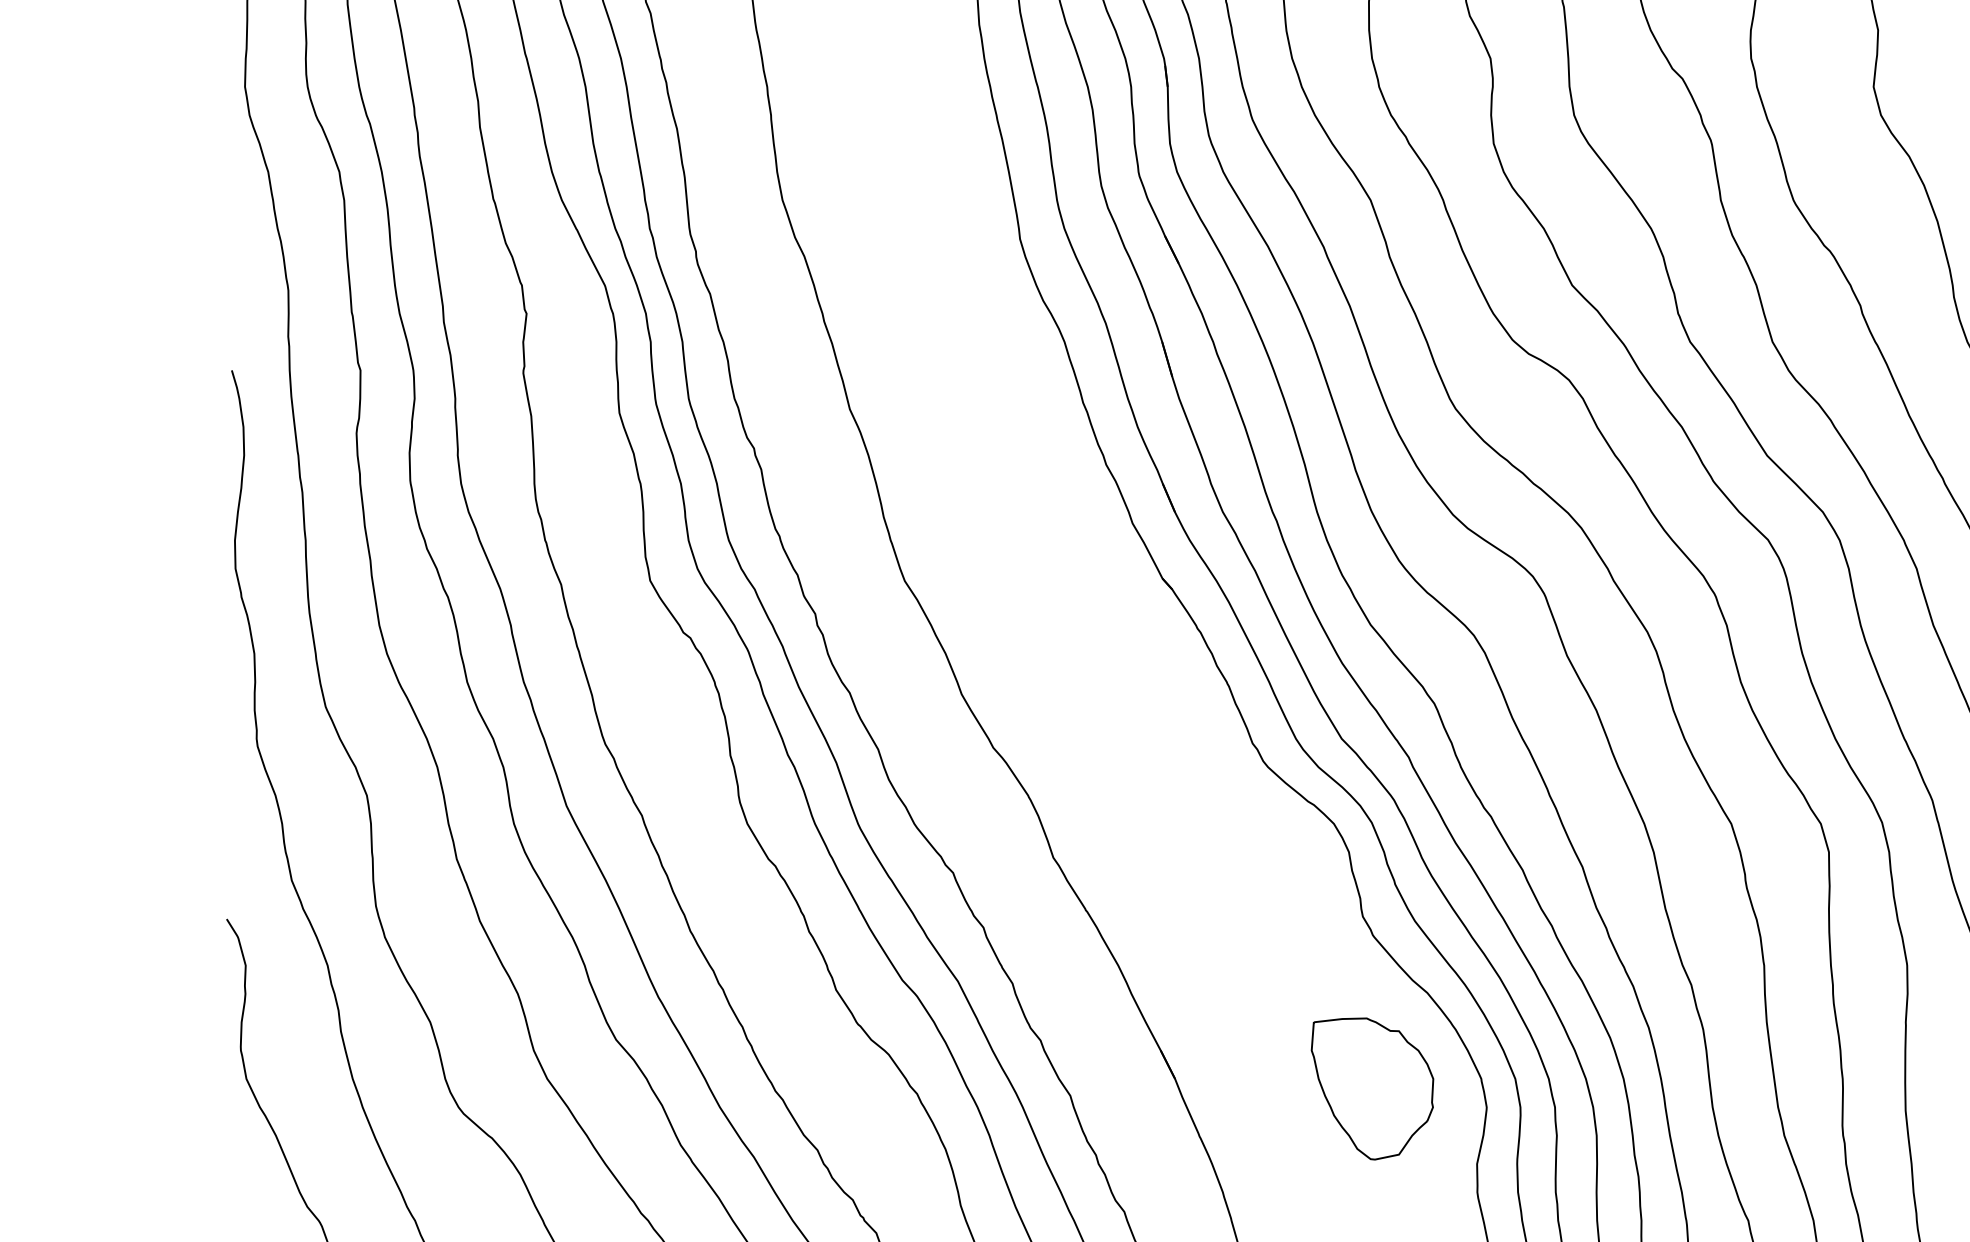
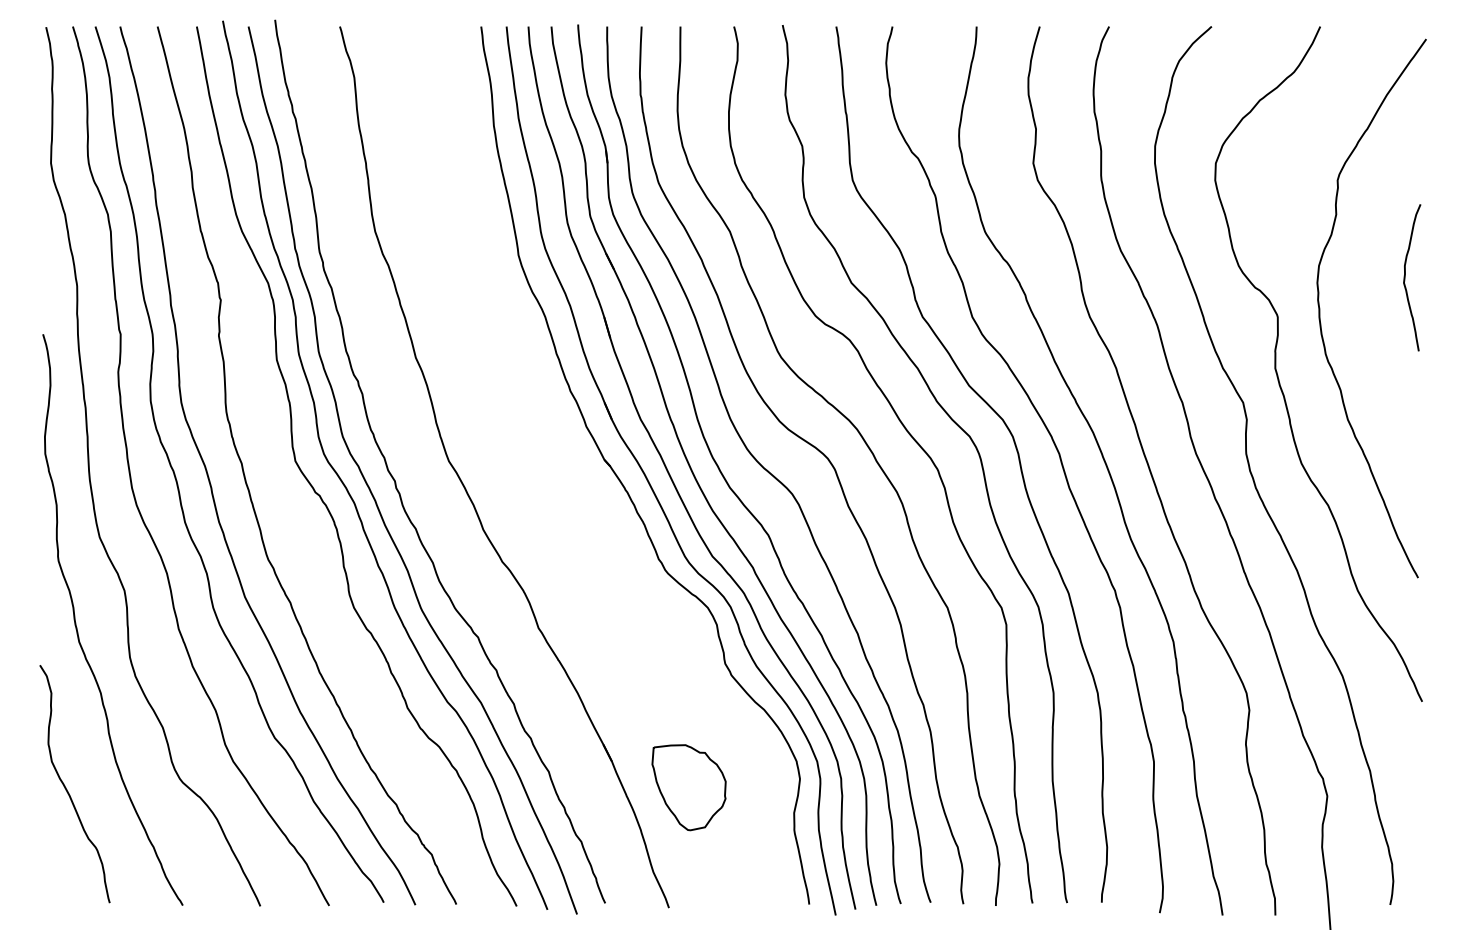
part: (1371, 1088) -> (688, 787), moved

